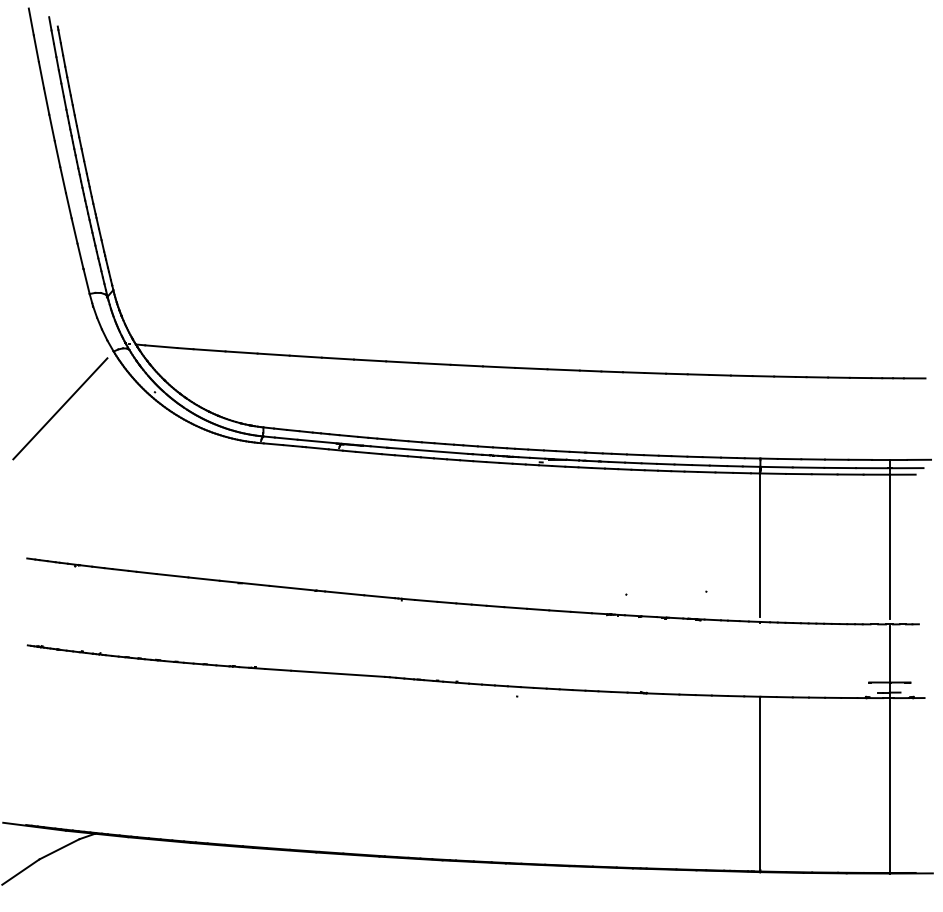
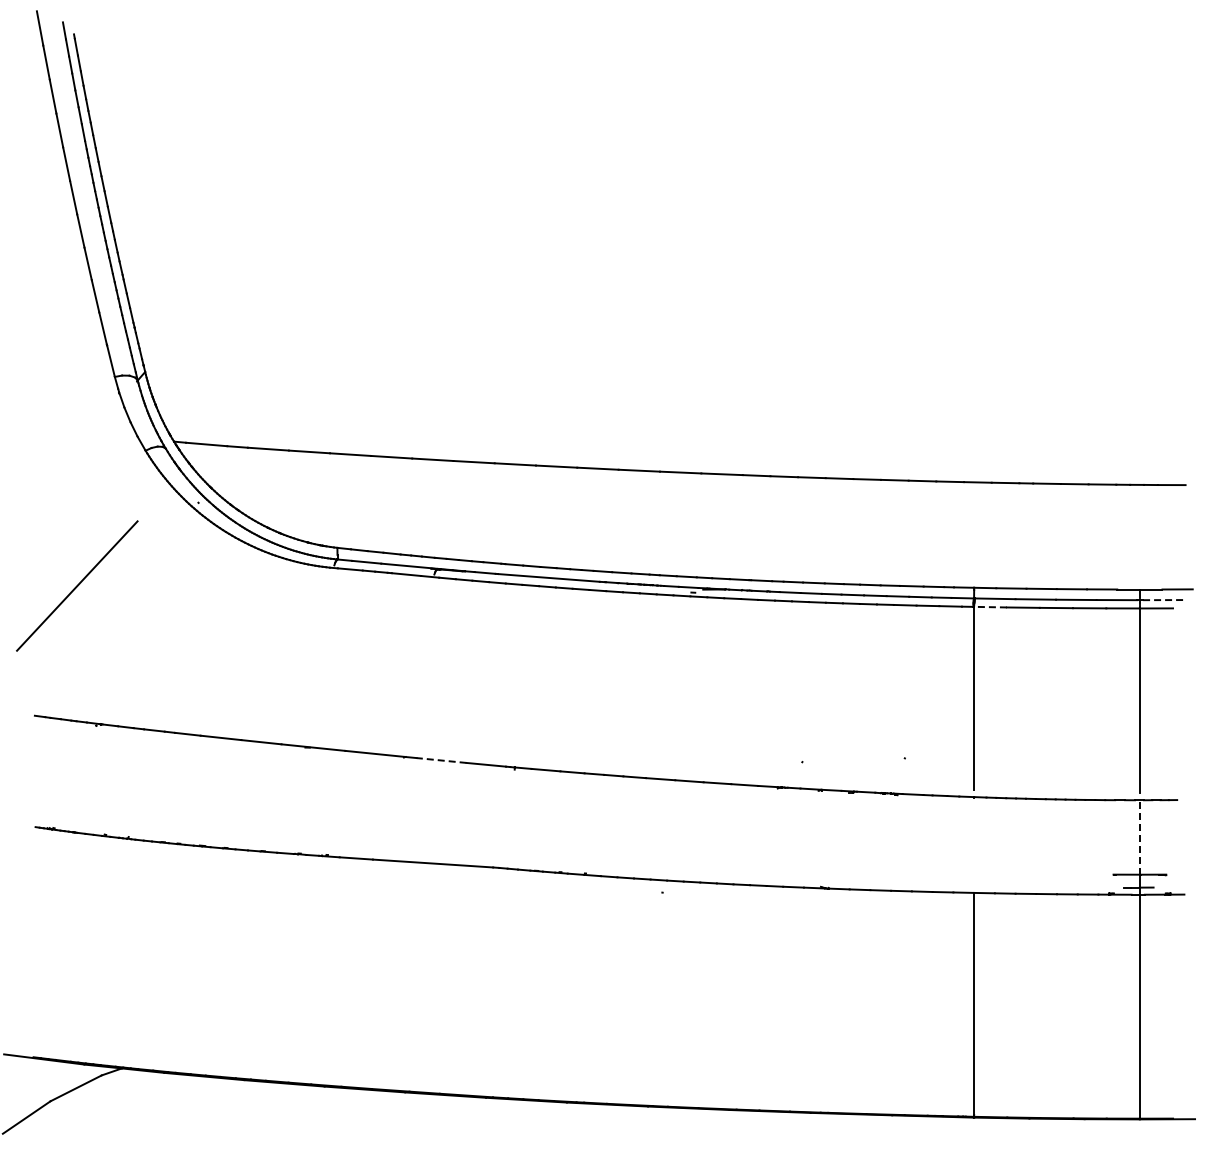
line: (60, 408) -> (77, 585), moved
line: (907, 468) -> (1162, 600), solid -> dashed
line: (773, 473) -> (990, 607), solid -> dashed
line: (344, 593) -> (441, 760), solid -> dashed
line: (889, 654) -> (1139, 838), solid -> dashed

